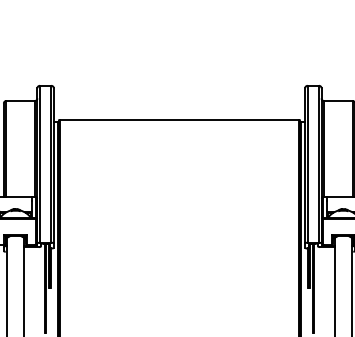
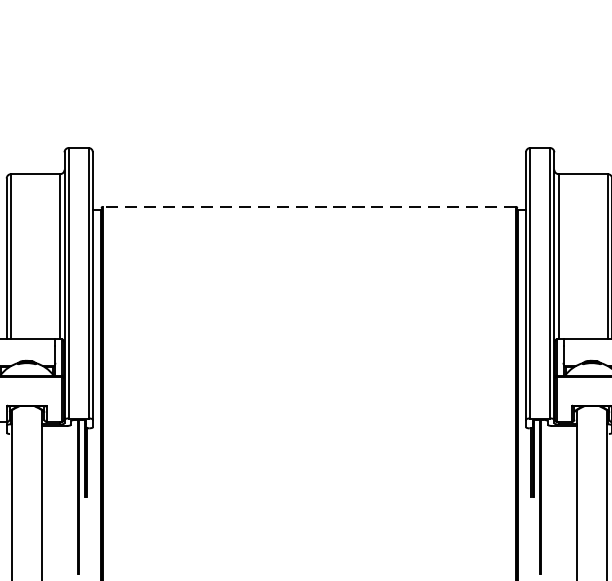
line: (179, 119) -> (309, 206), solid -> dashed

